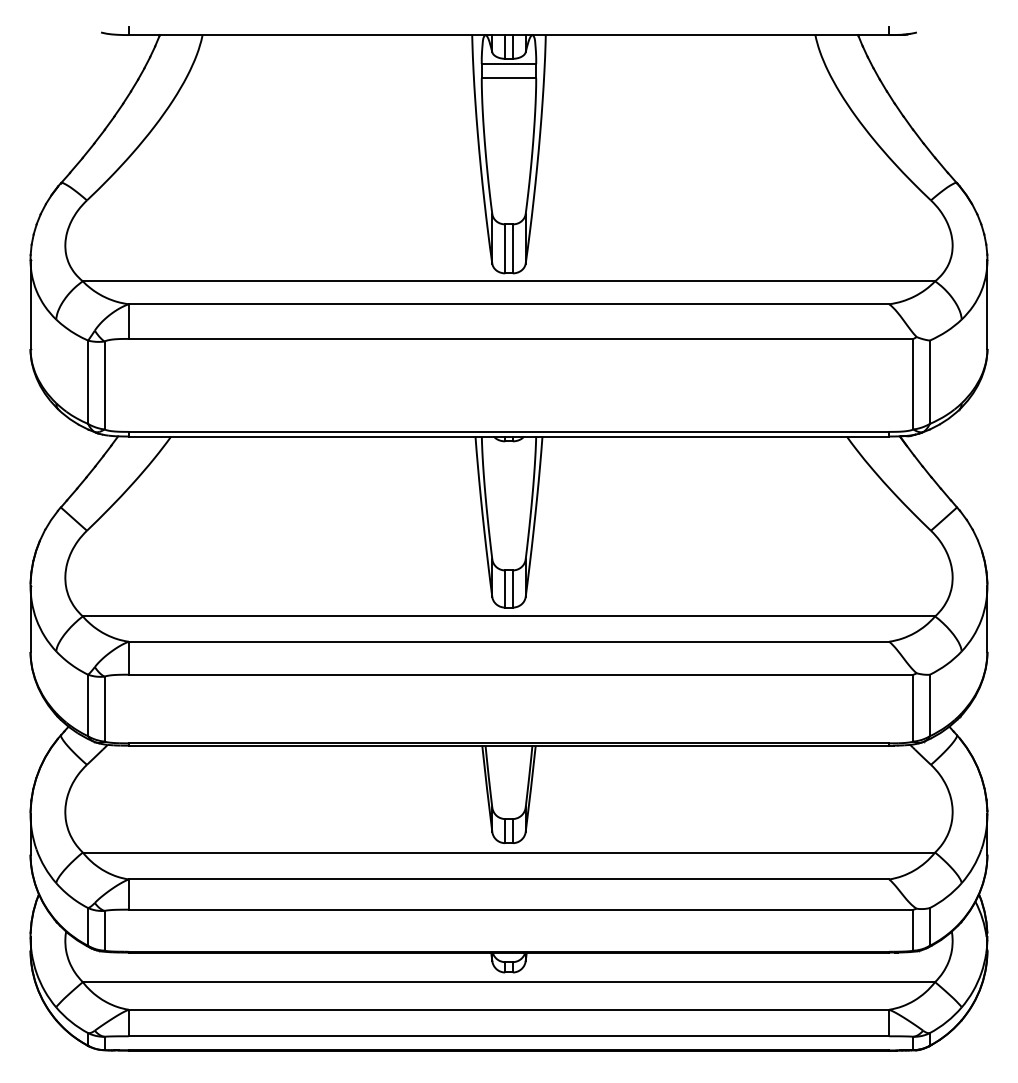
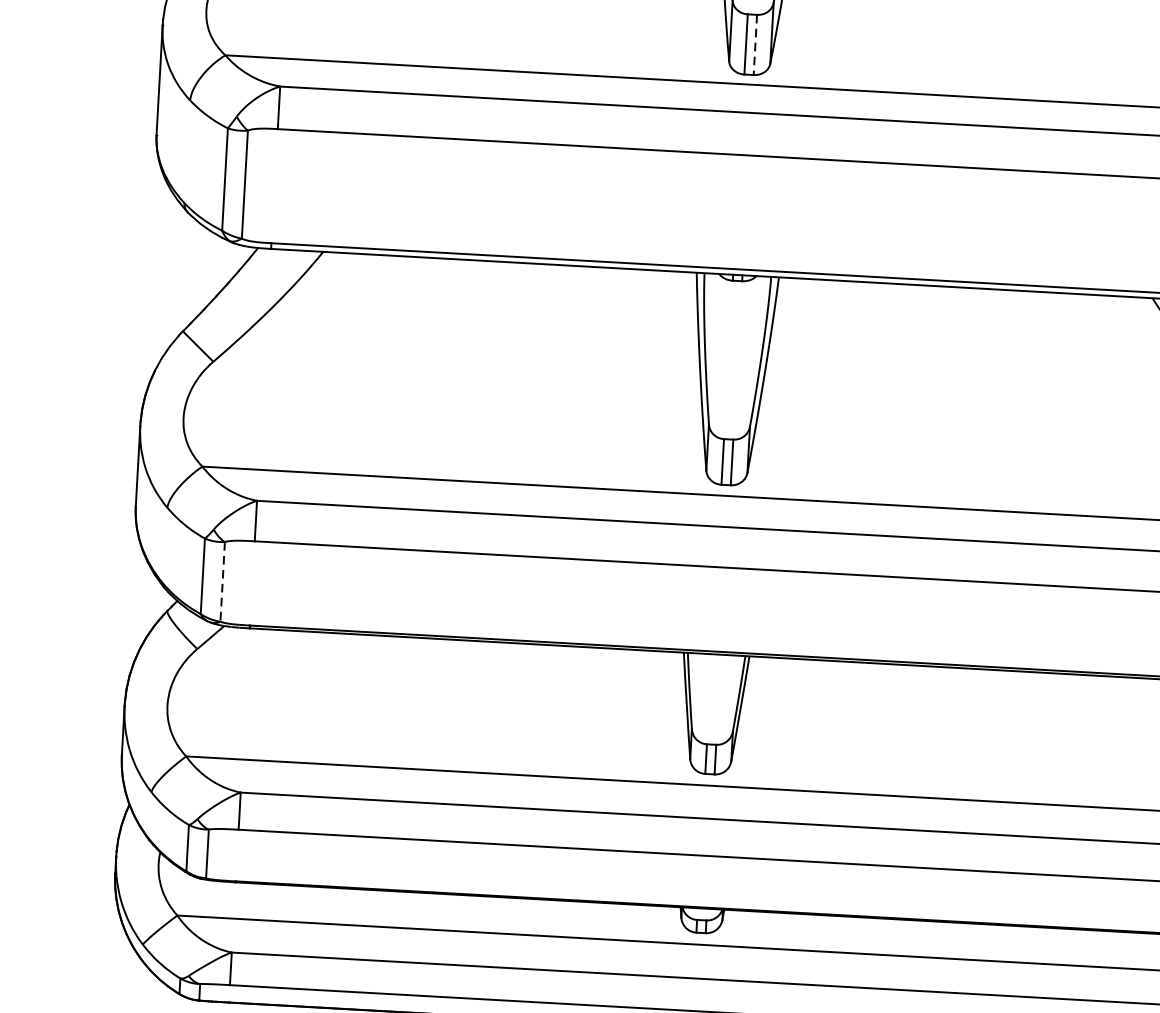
line: (512, 248) -> (755, 44), solid -> dashed
line: (104, 709) -> (222, 582), solid -> dashed

